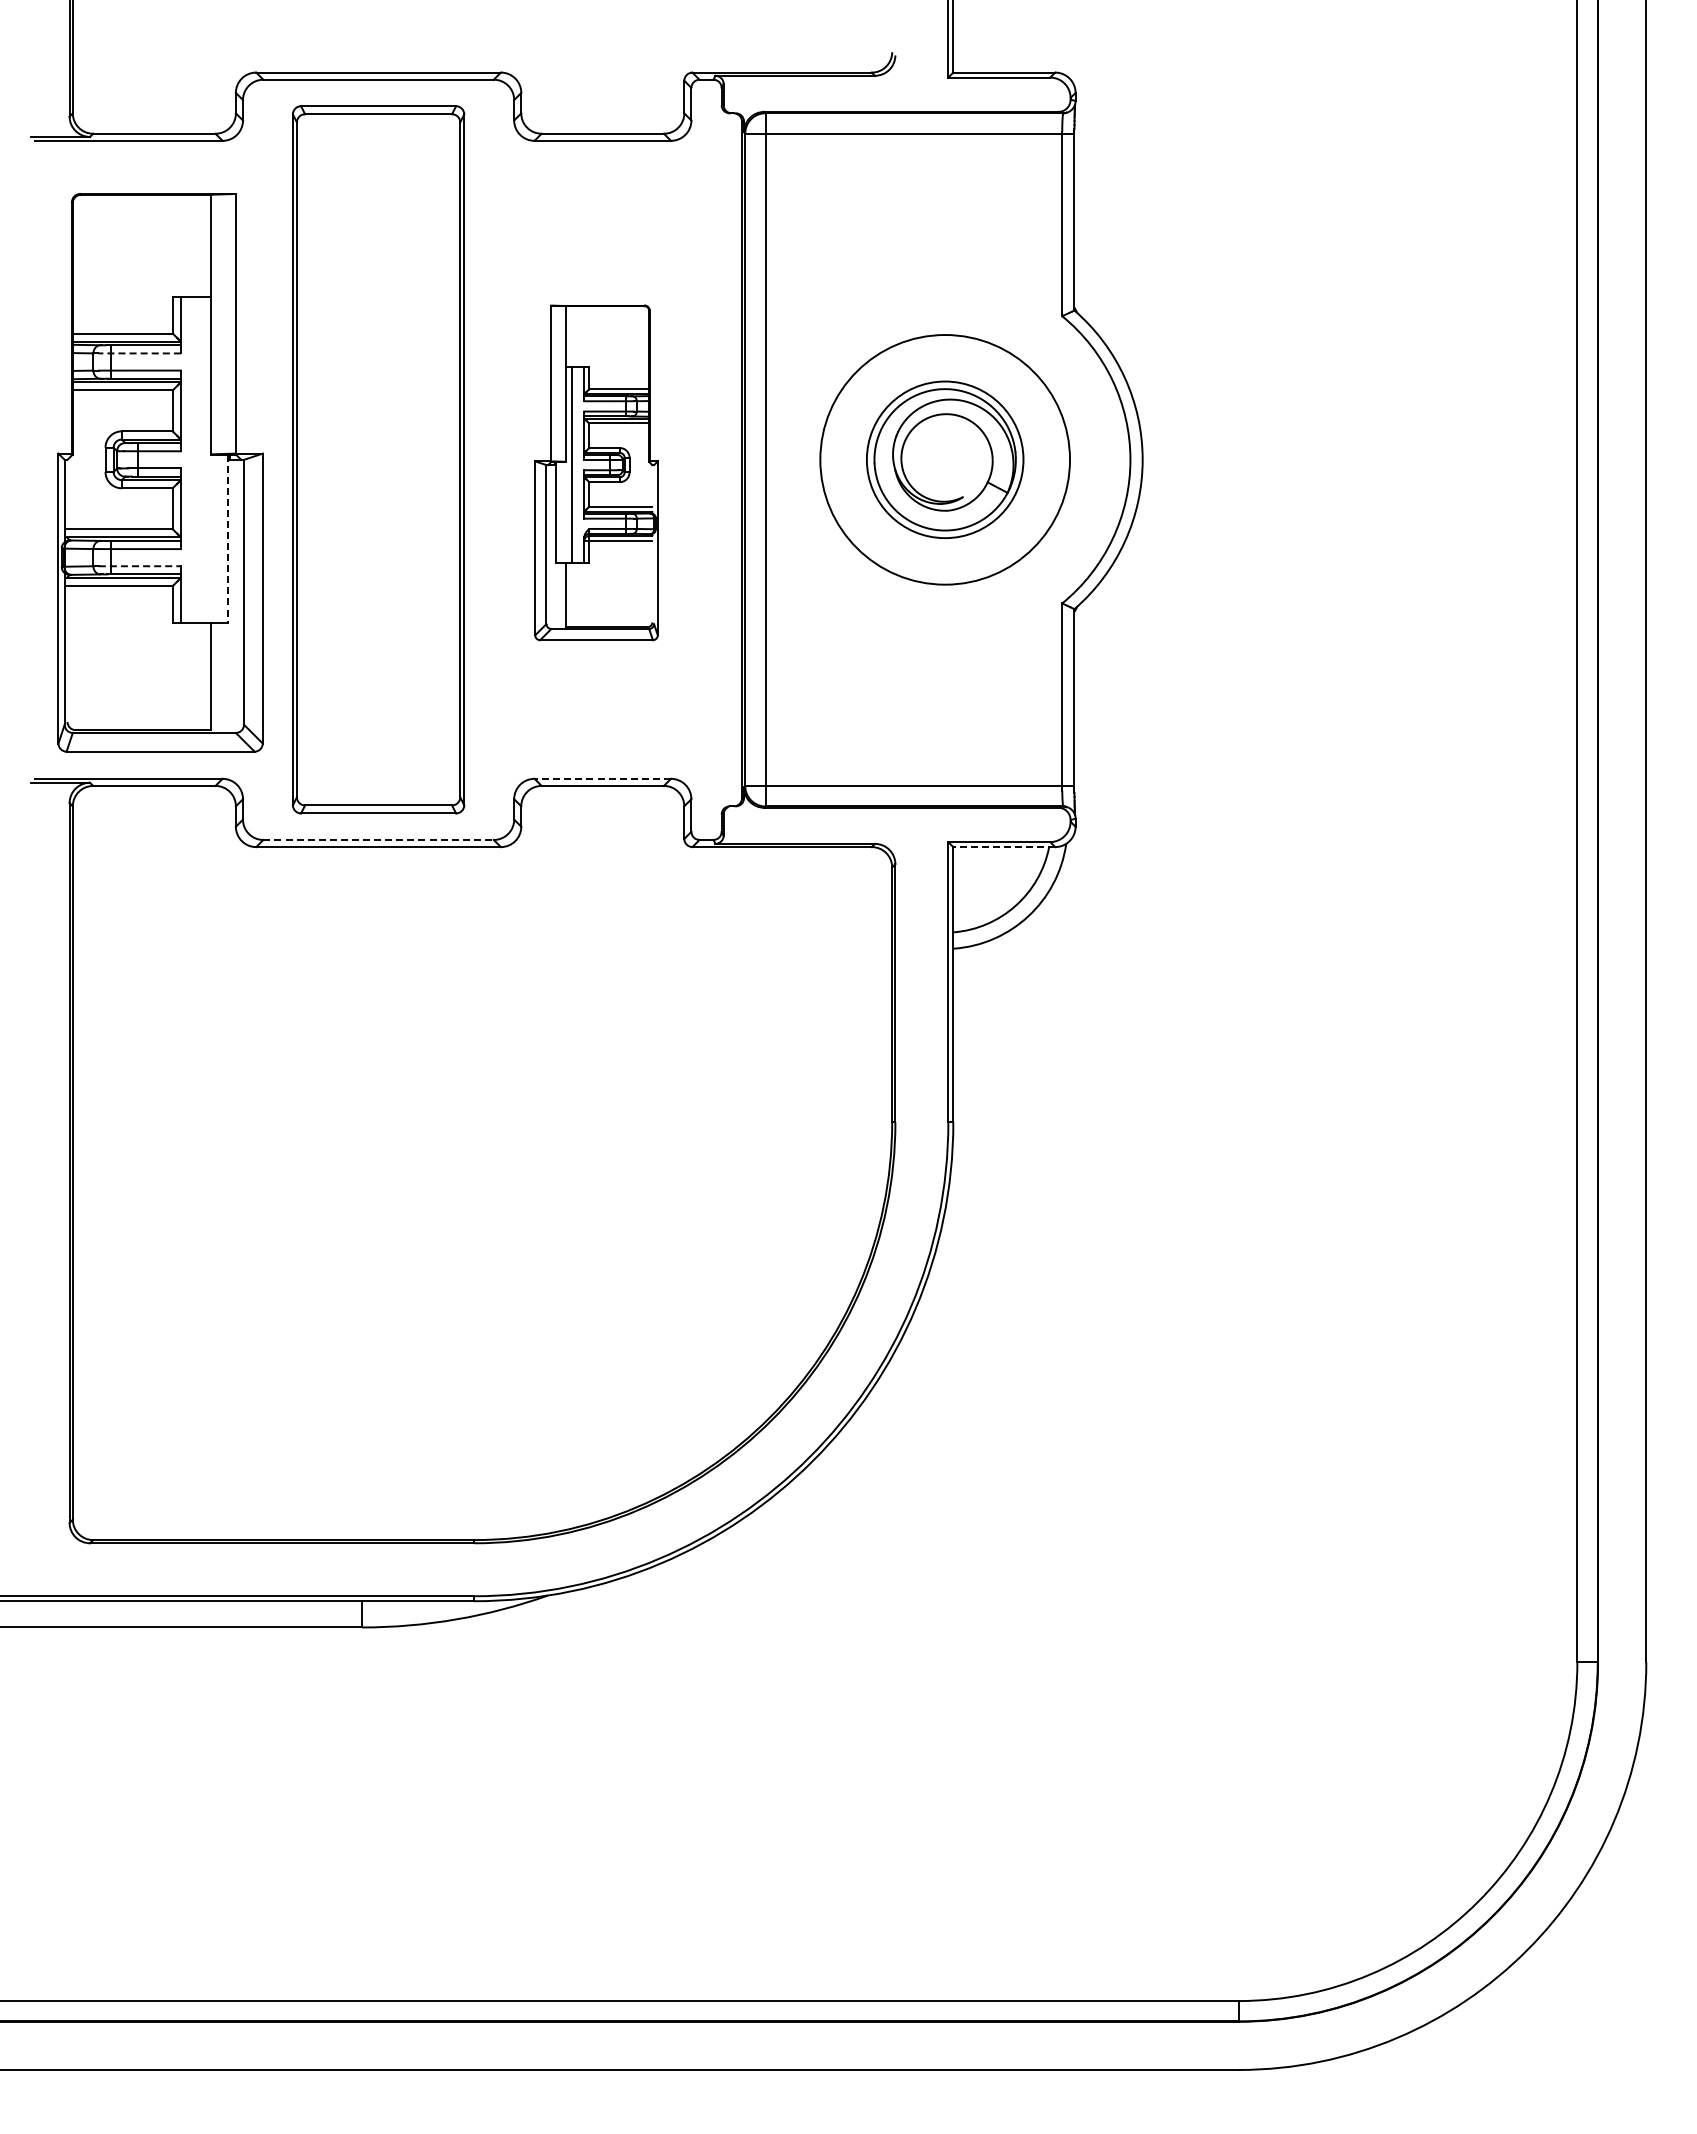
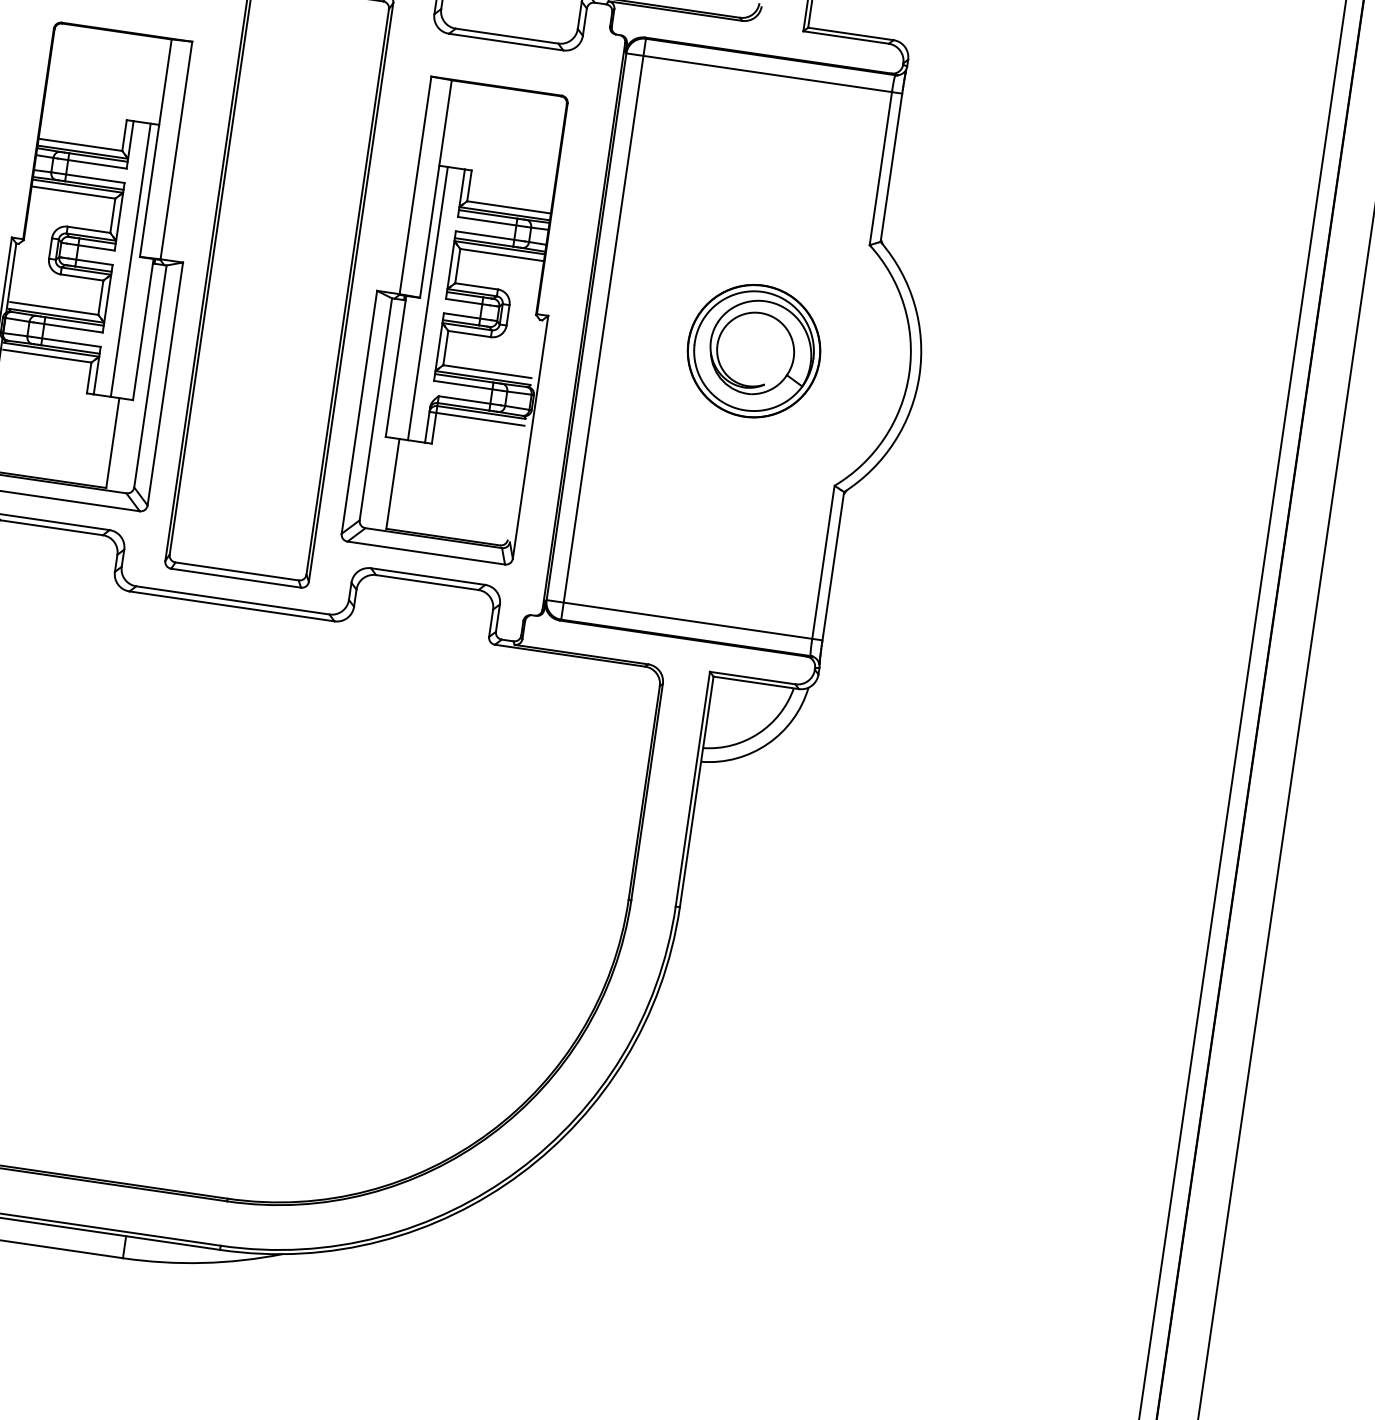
line: (139, 353) -> (92, 163), dashed -> solid
line: (201, 459) -> (131, 260), added
circle: (945, 459) -> (754, 350), size x0.62
part: (596, 472) -> (460, 319), size x1.67
line: (227, 539) -> (143, 330), dashed -> solid
line: (140, 566) -> (66, 342), dashed -> solid
line: (602, 778) -> (427, 576), dashed -> solid
line: (379, 839) -> (233, 600), dashed -> solid
line: (1004, 847) -> (756, 683), dashed -> solid

